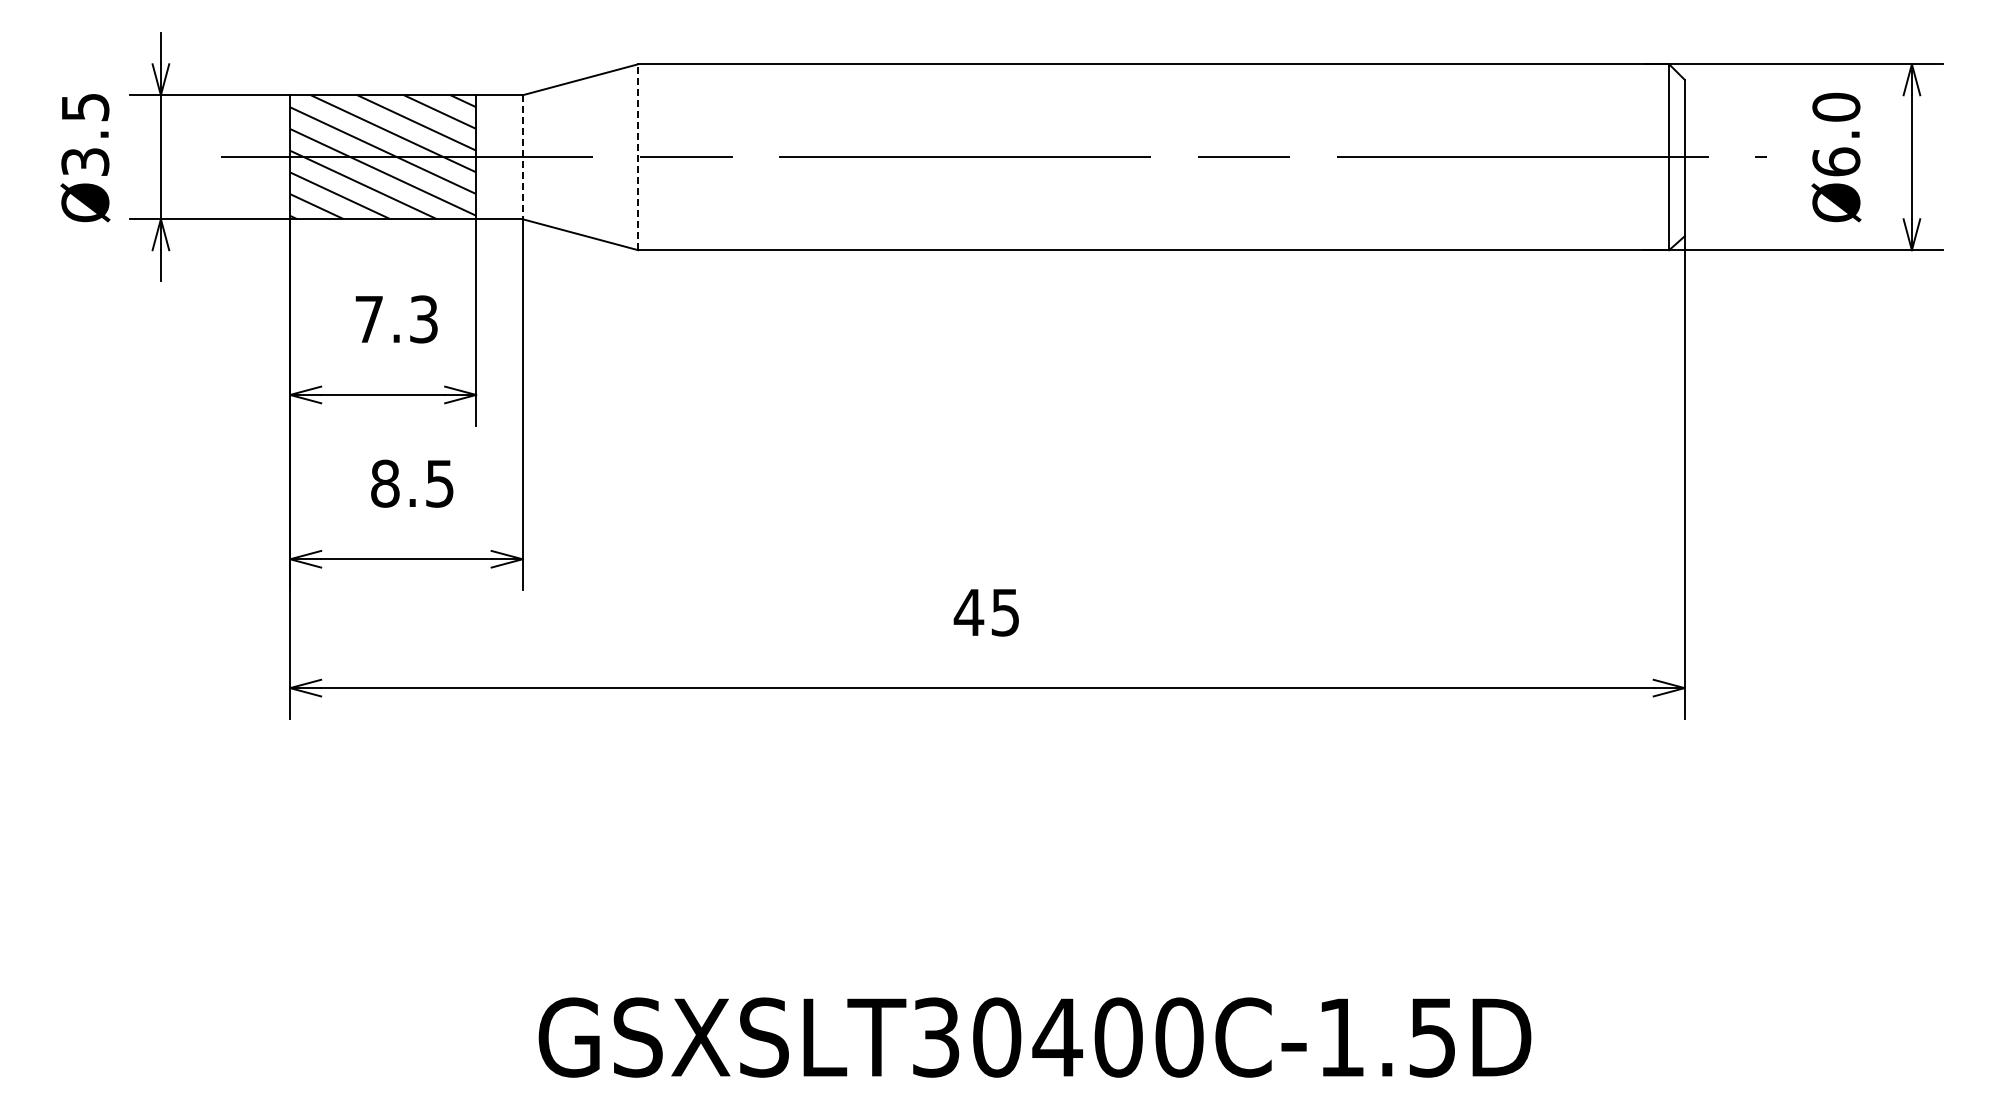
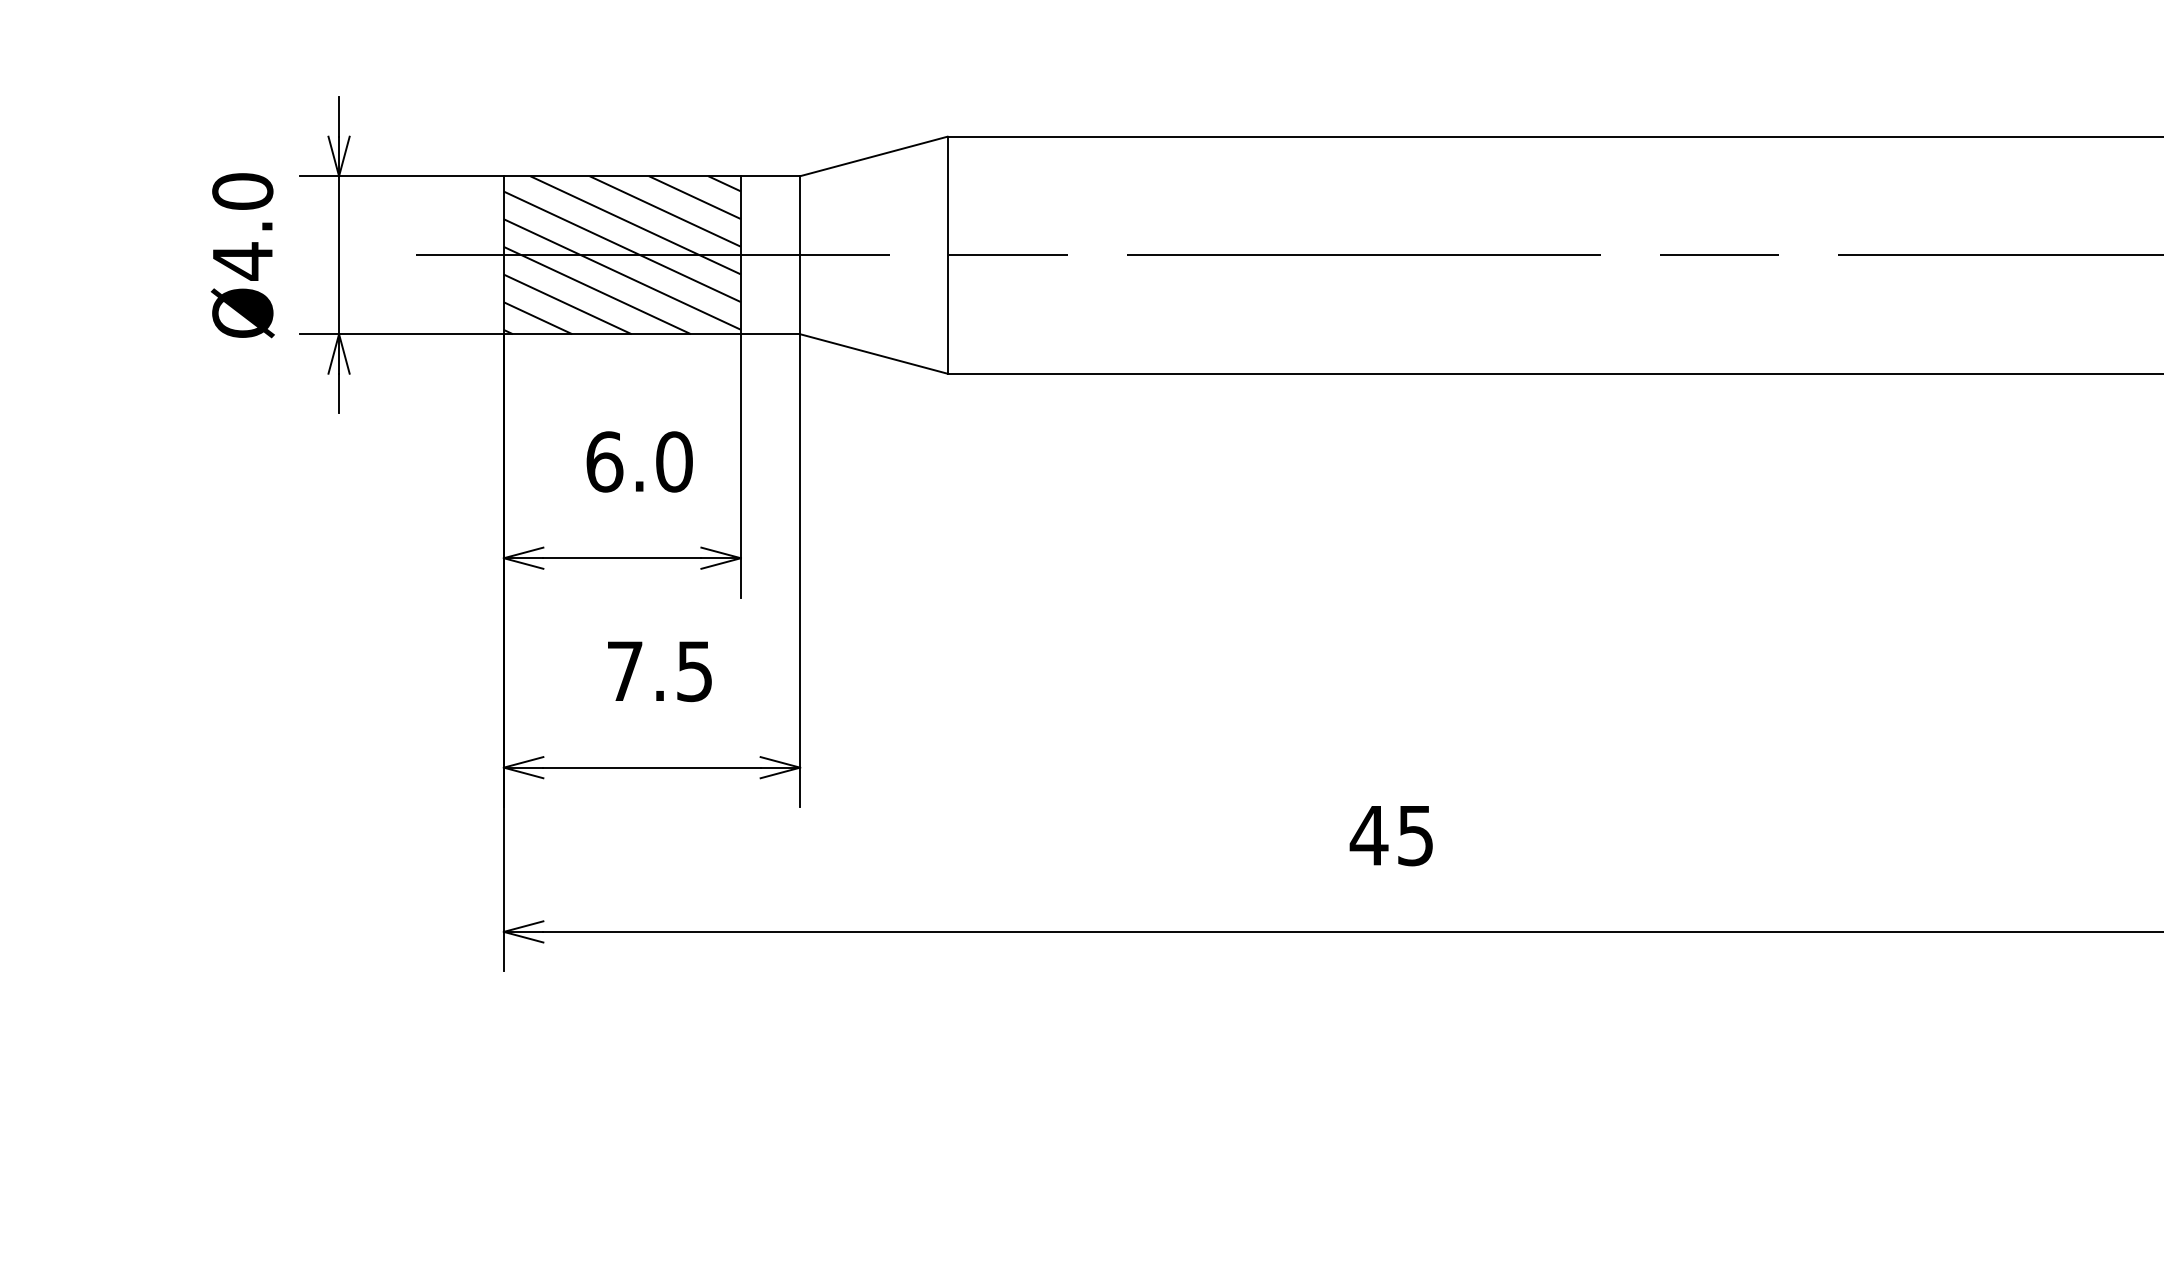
text: (85, 134) -> (242, 226), Ø3.5 -> Ø4.0
line: (522, 157) -> (799, 255), dashed -> solid
line: (638, 157) -> (947, 255), dashed -> solid
text: (396, 319) -> (639, 462), 7.3 -> 6.0
text: (385, 483) -> (625, 671), 8.5 -> 7.5

